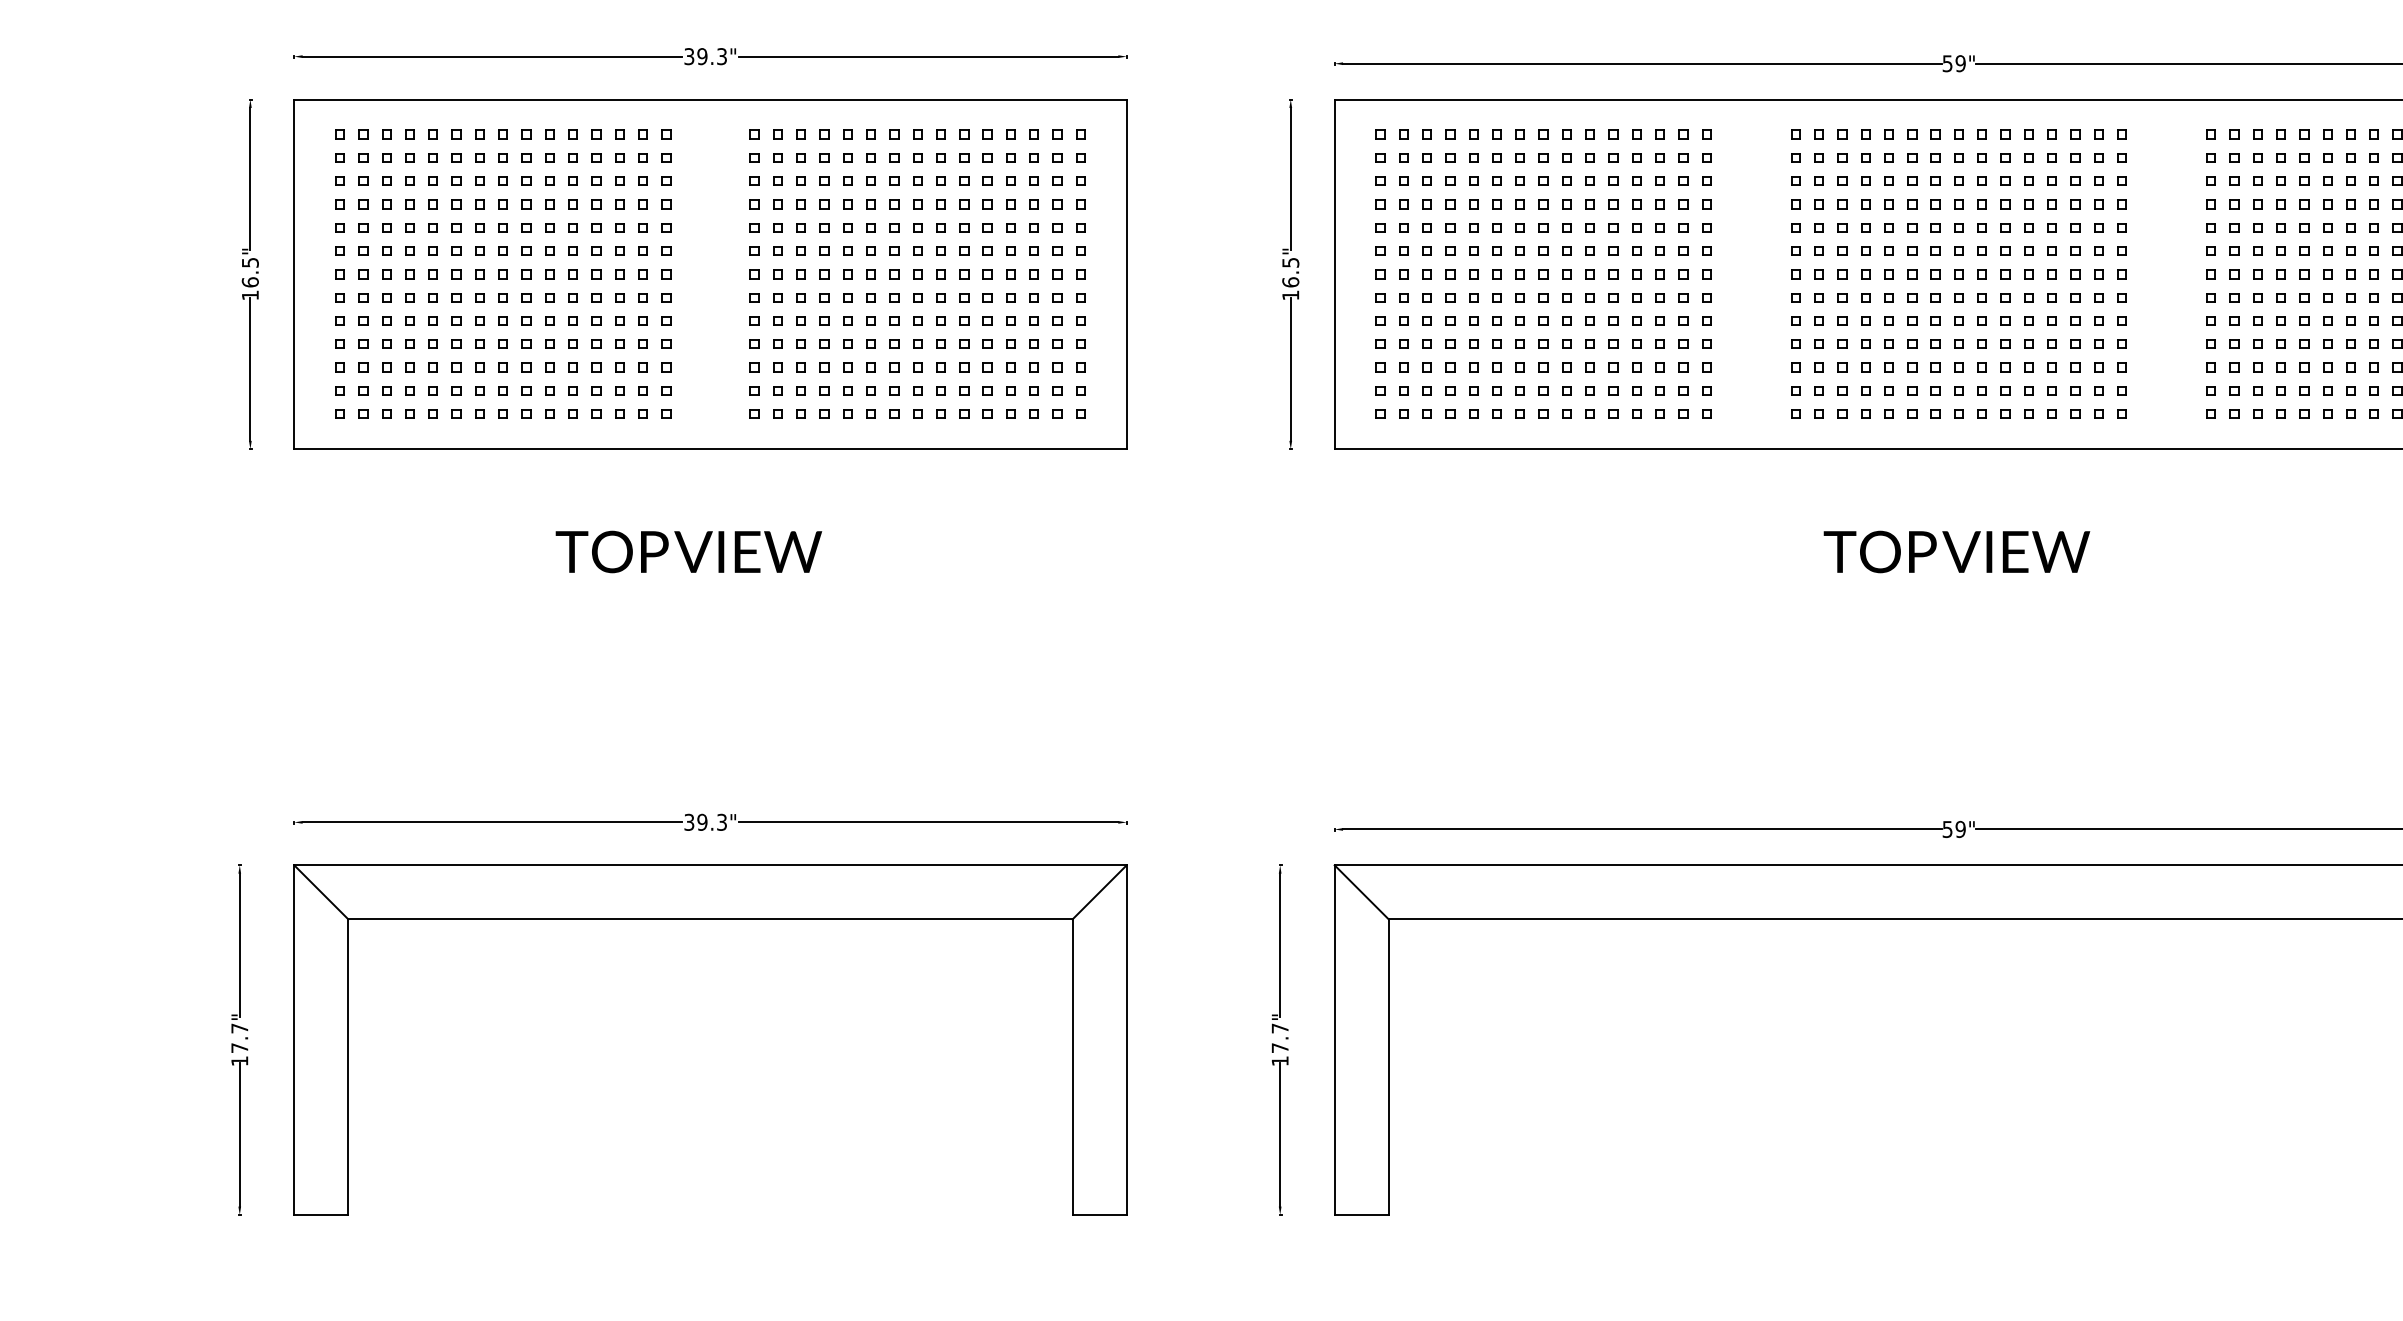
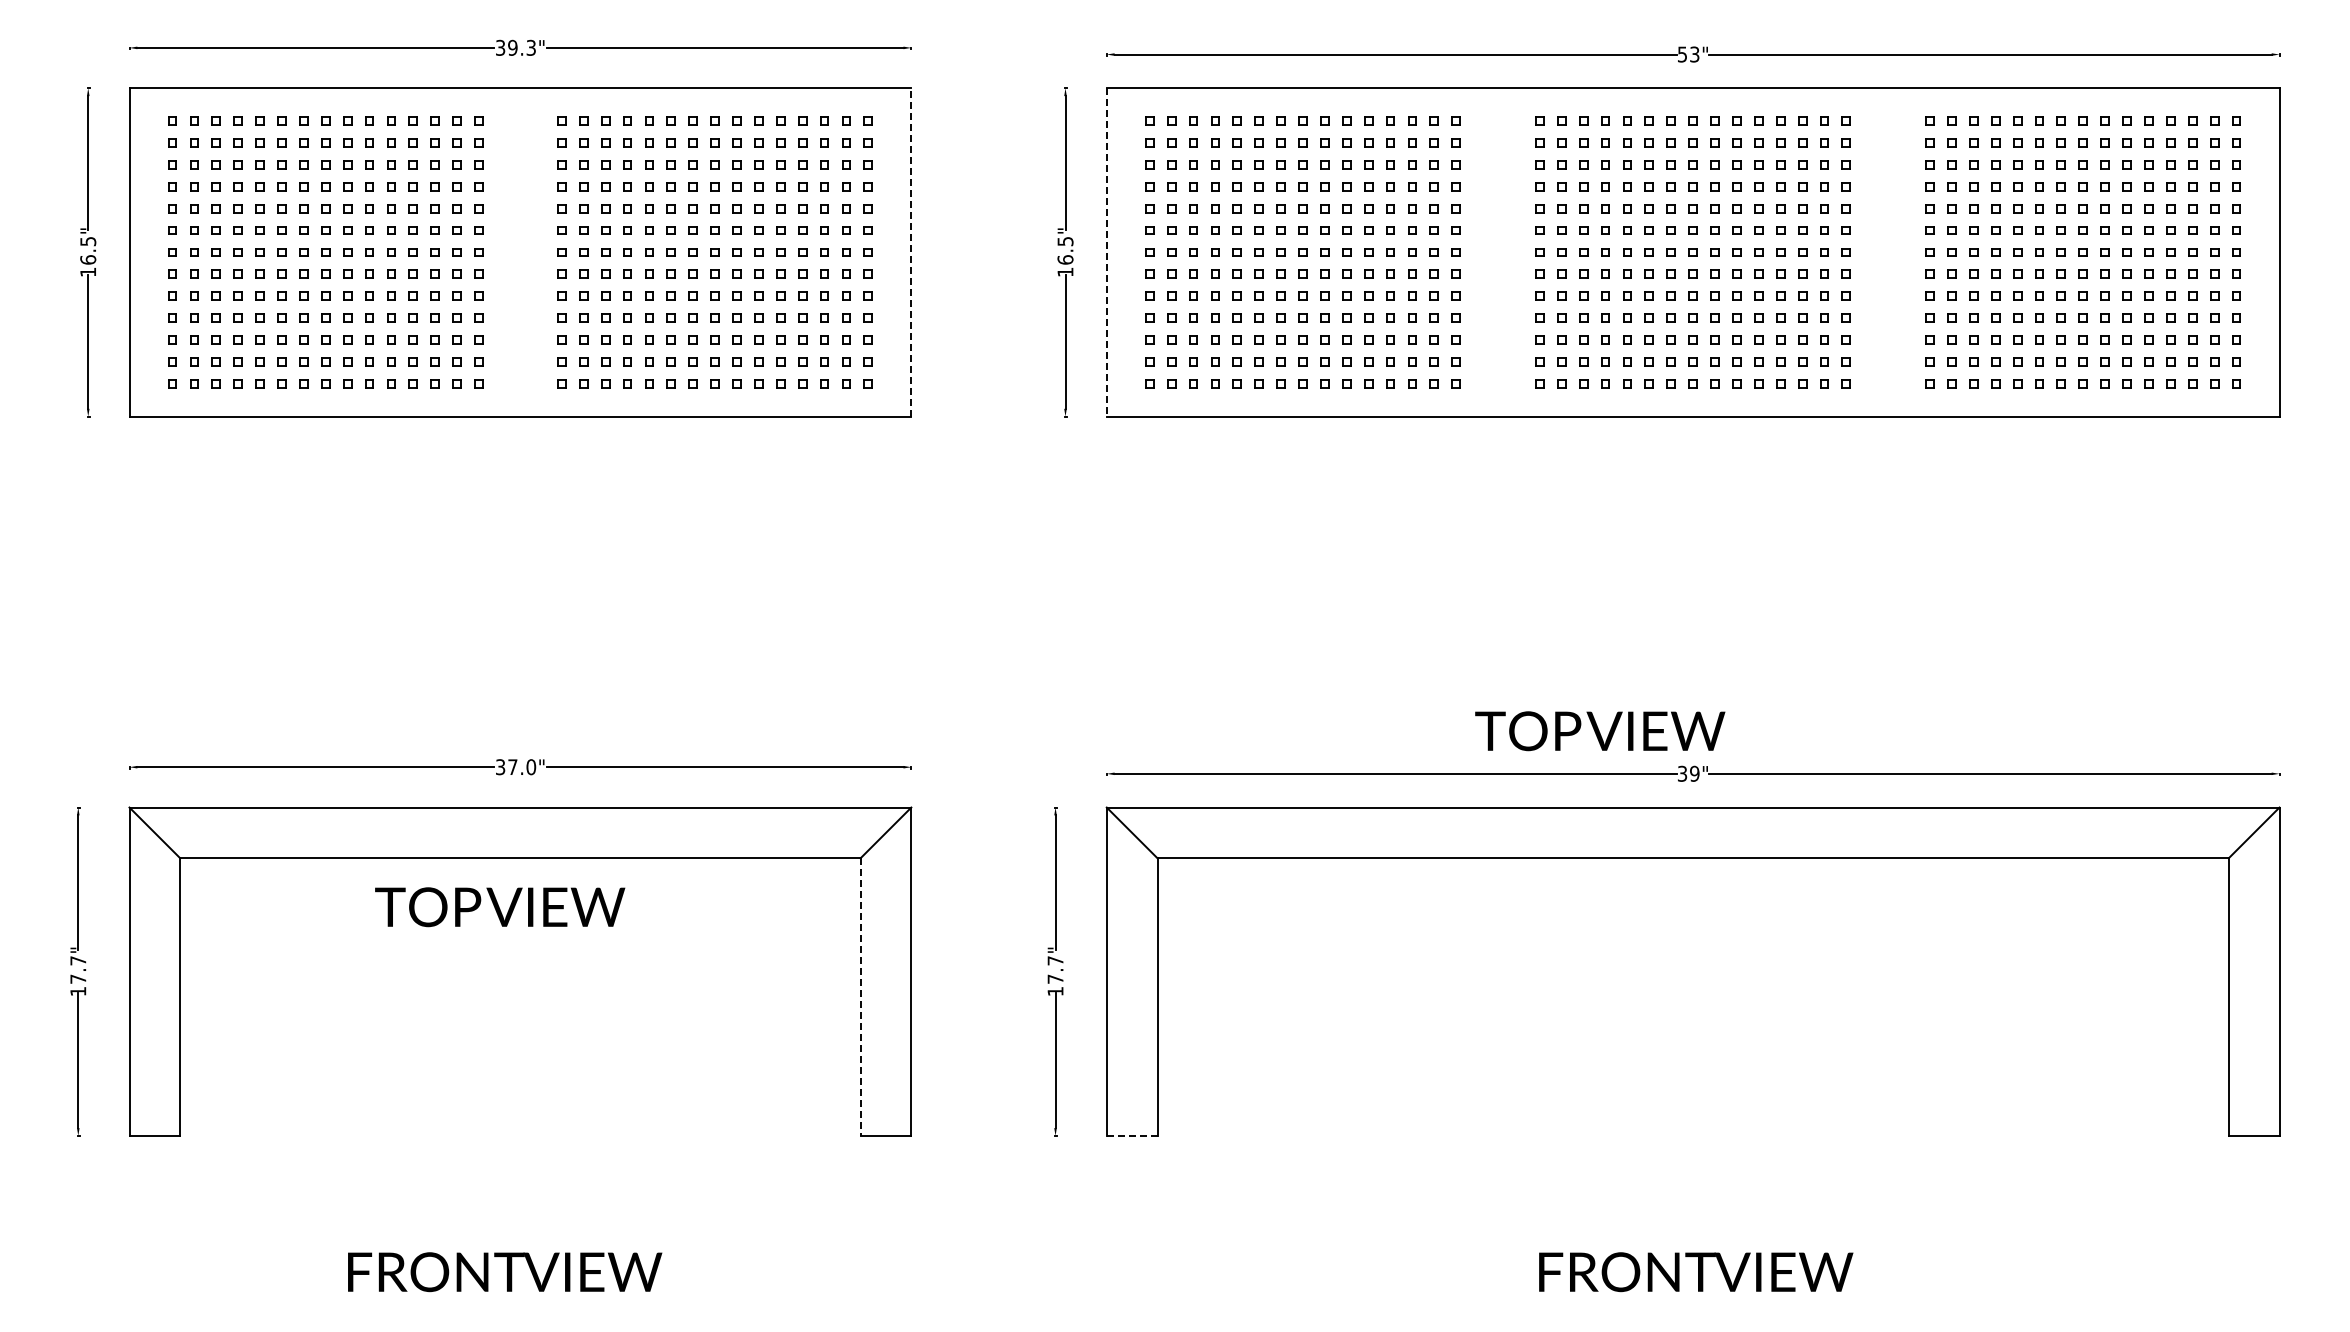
text: (1960, 63) -> (1694, 54), 59" -> 53"
line: (1126, 273) -> (911, 251), solid -> dashed
line: (1334, 274) -> (1106, 252), solid -> dashed
text: (689, 552) -> (500, 907), moved
text: (1957, 552) -> (1600, 731), moved
text: (712, 822) -> (522, 767), 39.3" -> 37.0"
text: (1947, 829) -> (1682, 773), 59" -> 39"
line: (1072, 1067) -> (860, 997), solid -> dashed
line: (1362, 1214) -> (1132, 1135), solid -> dashed

